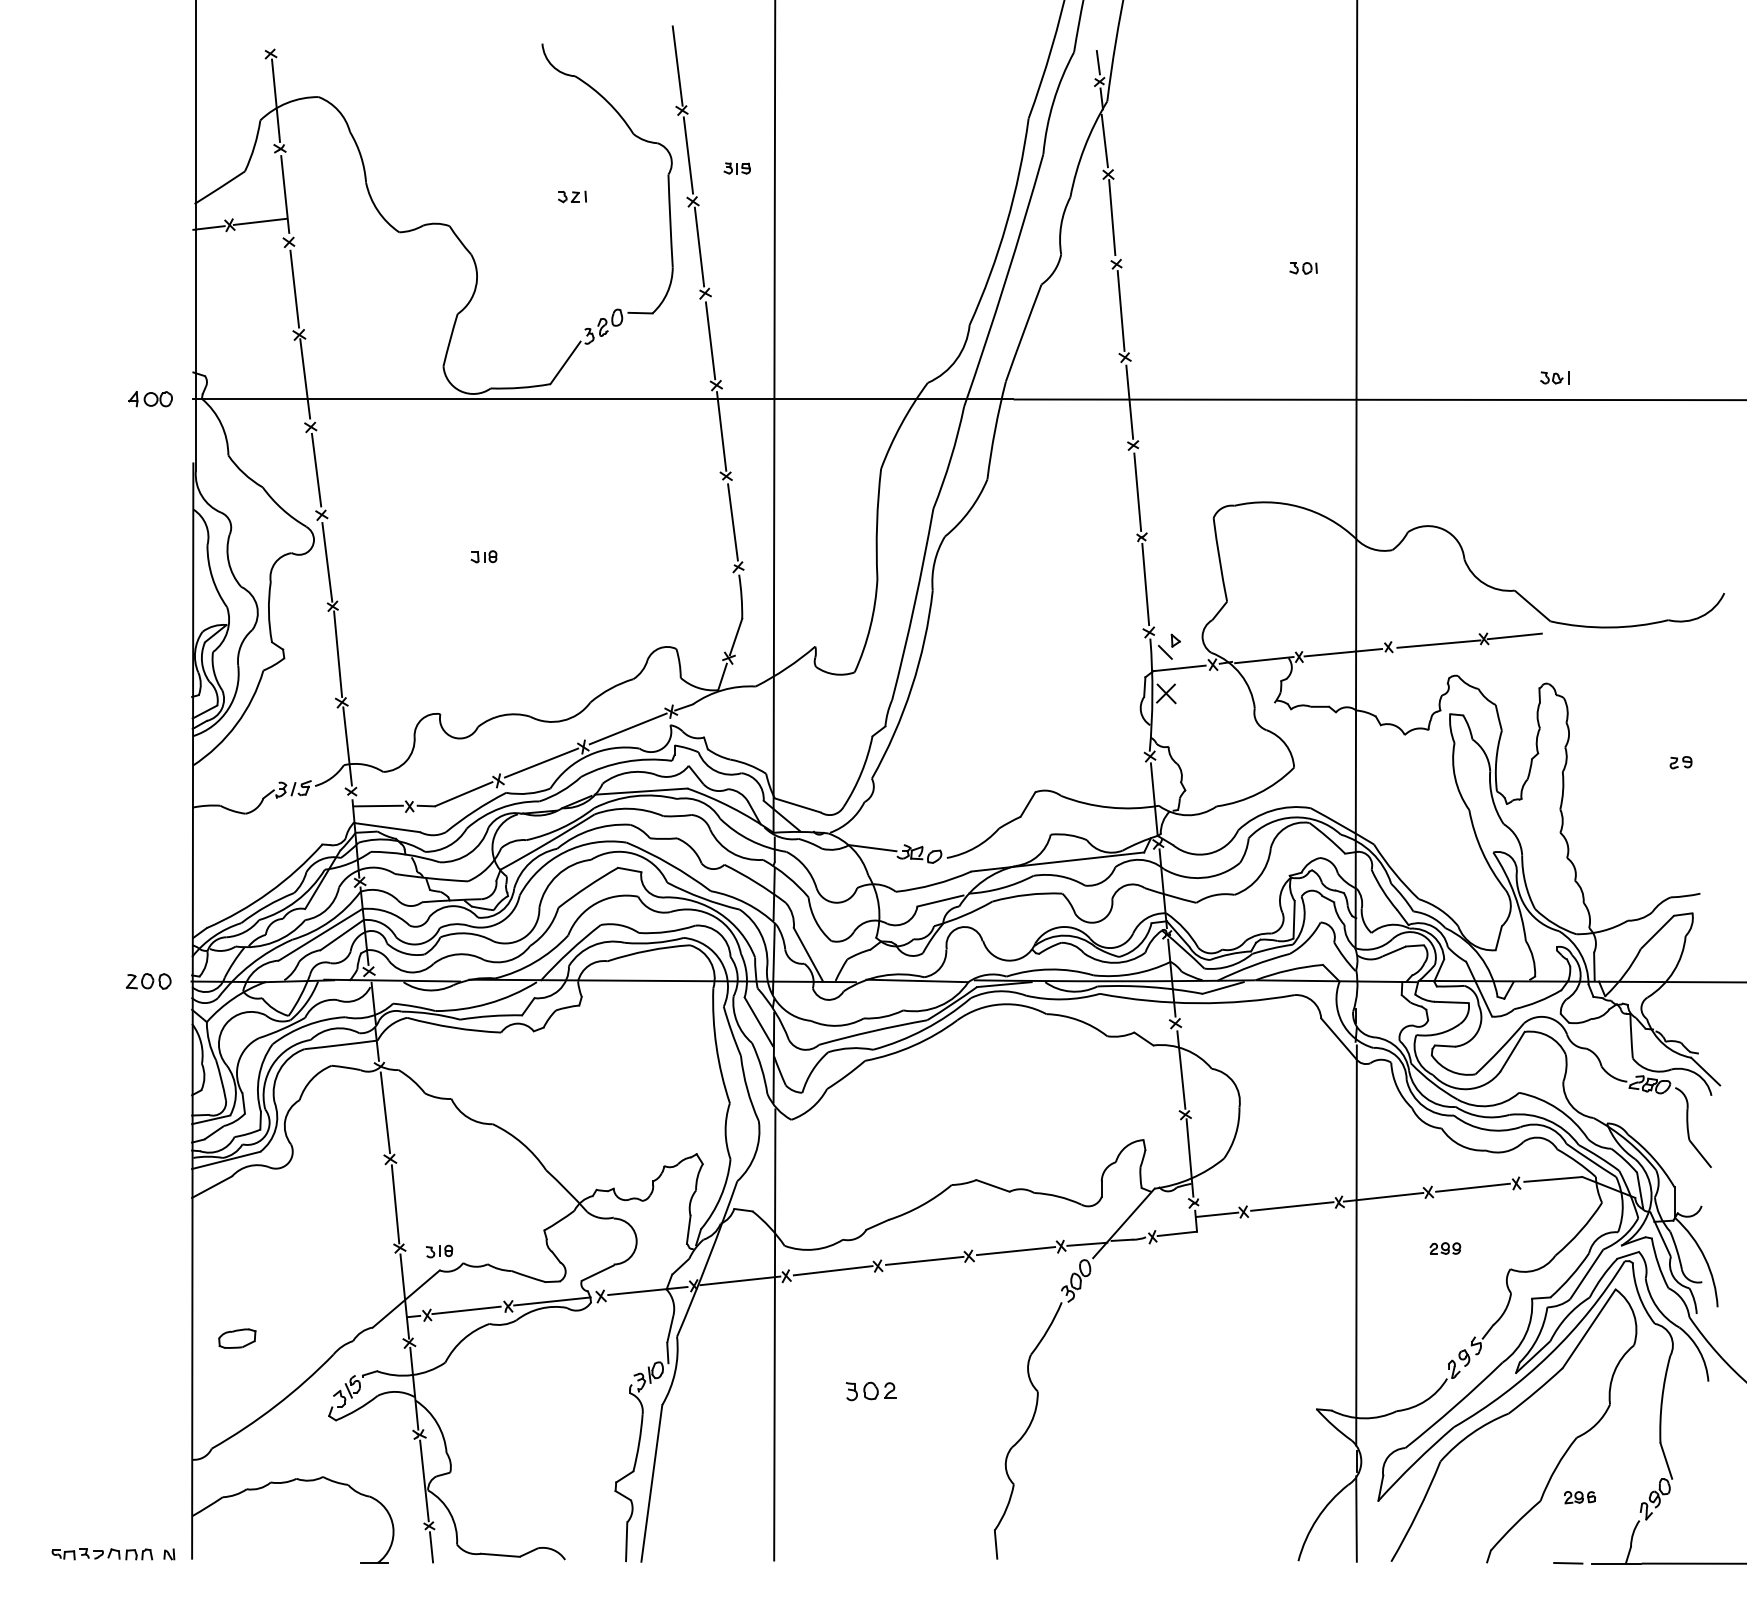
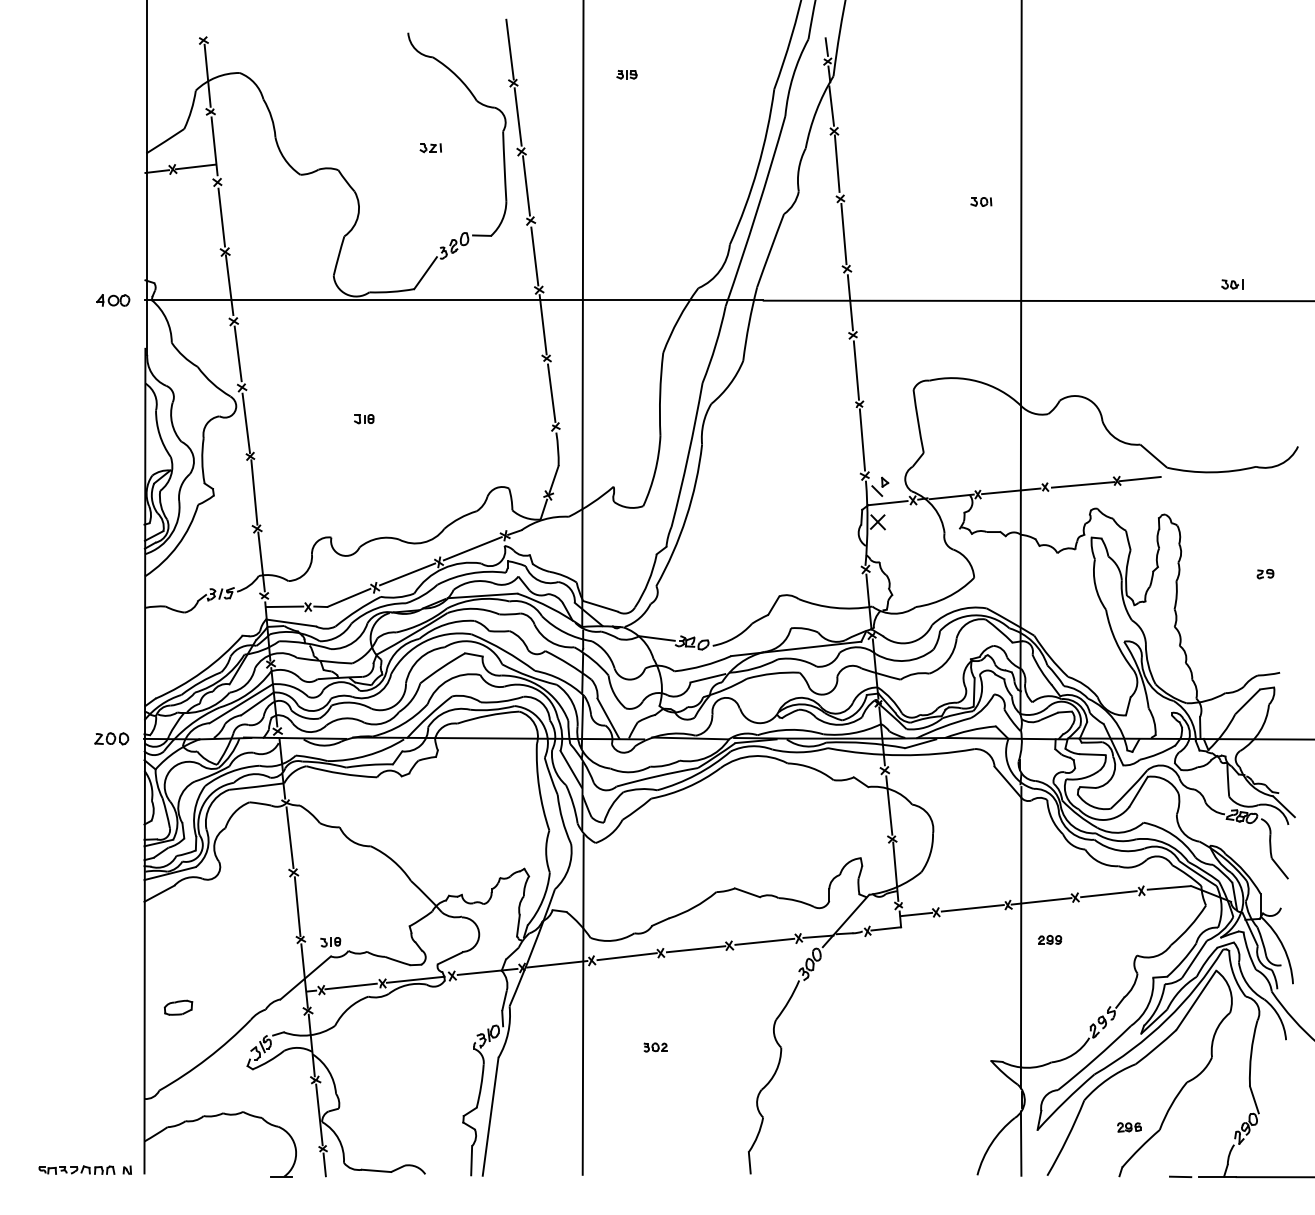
part: (736, 168) -> (626, 74), moved
part: (1554, 377) -> (1232, 284), moved
part: (1445, 1247) -> (1050, 939), moved
part: (870, 1391) -> (655, 1047), size x0.62
part: (1580, 1497) -> (1129, 1127), moved

